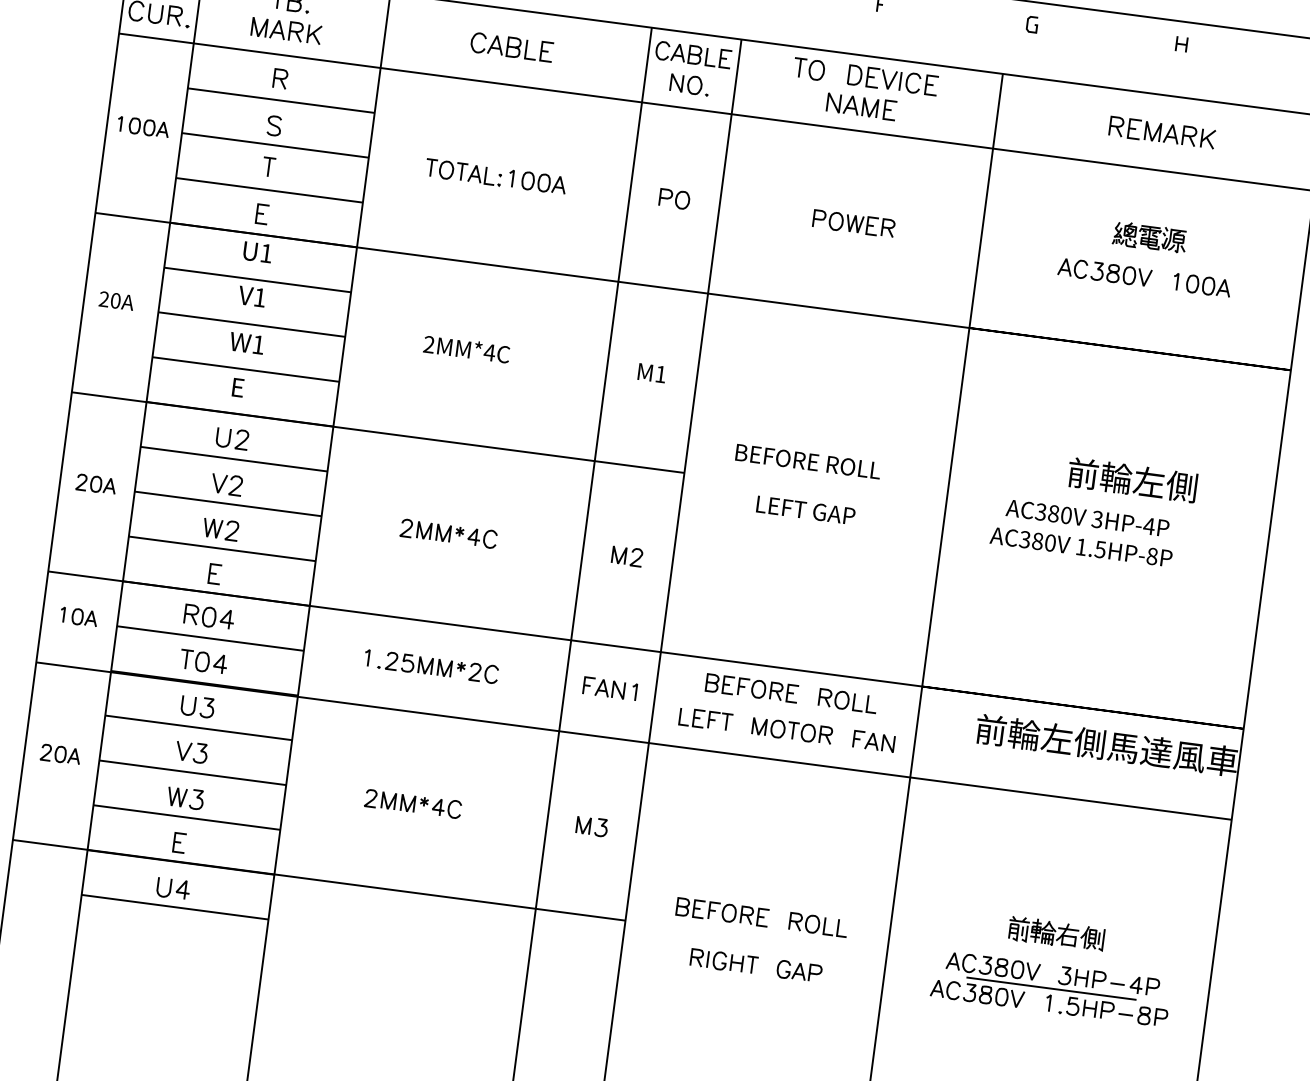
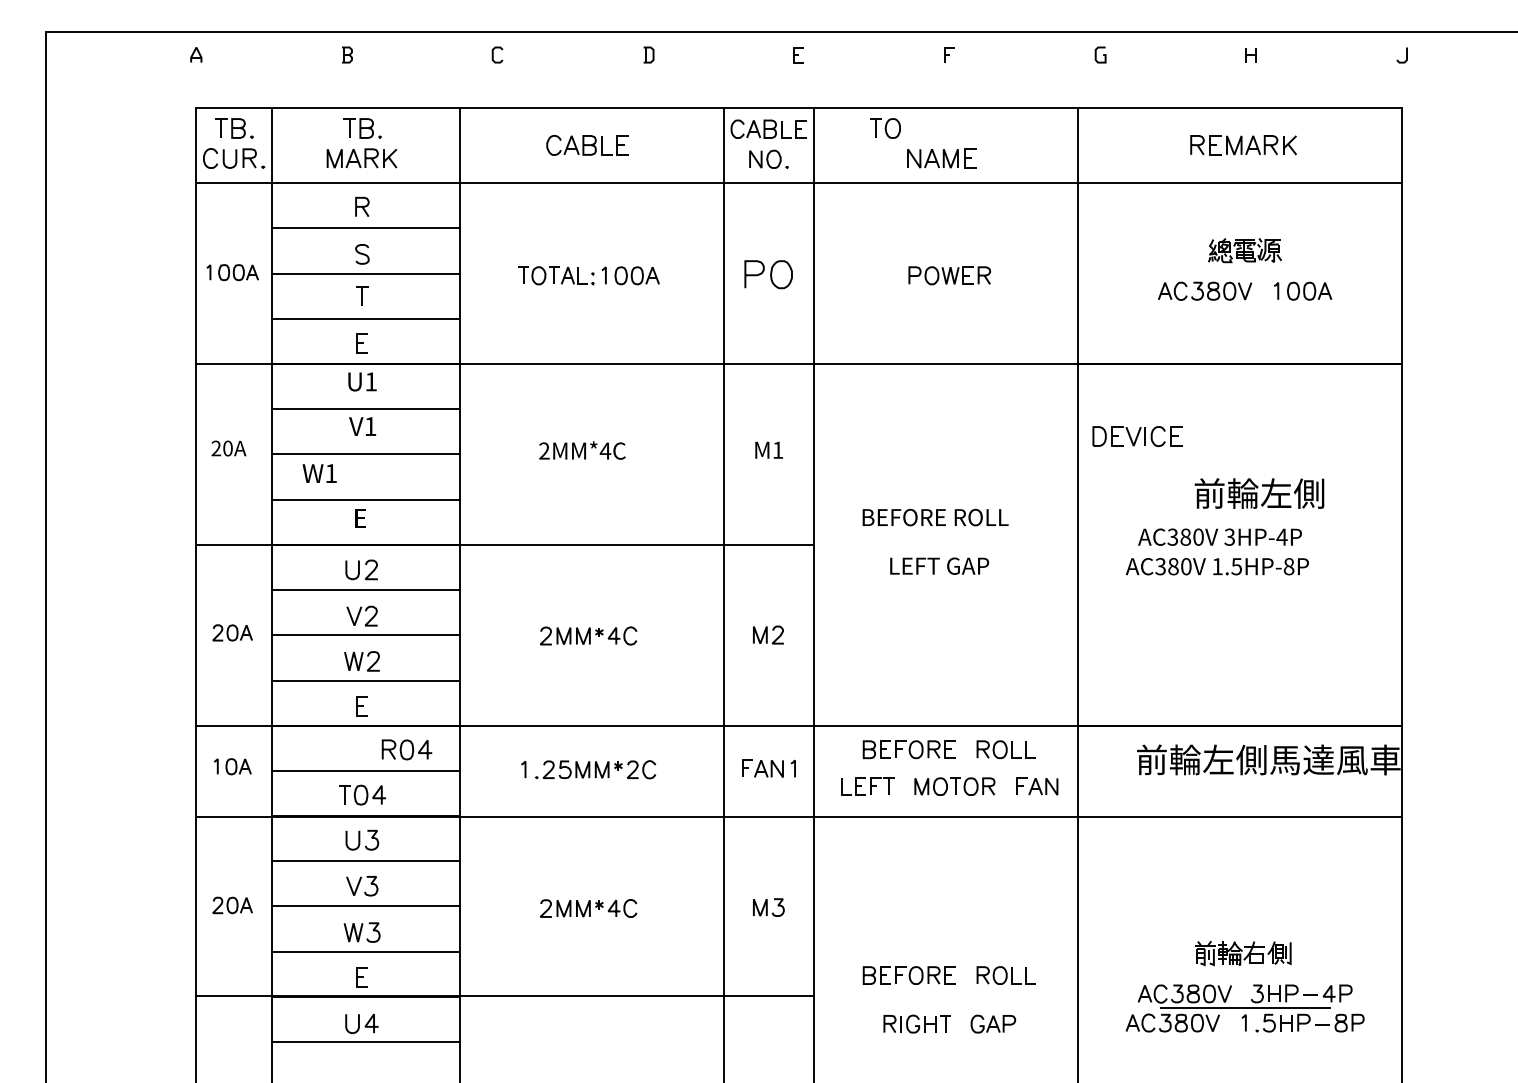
part: (892, 80) -> (1137, 436), moved
part: (674, 198) -> (768, 274), size x1.6
text: (246, 343) -> (319, 473), moved
part: (208, 616) -> (406, 749), moved

